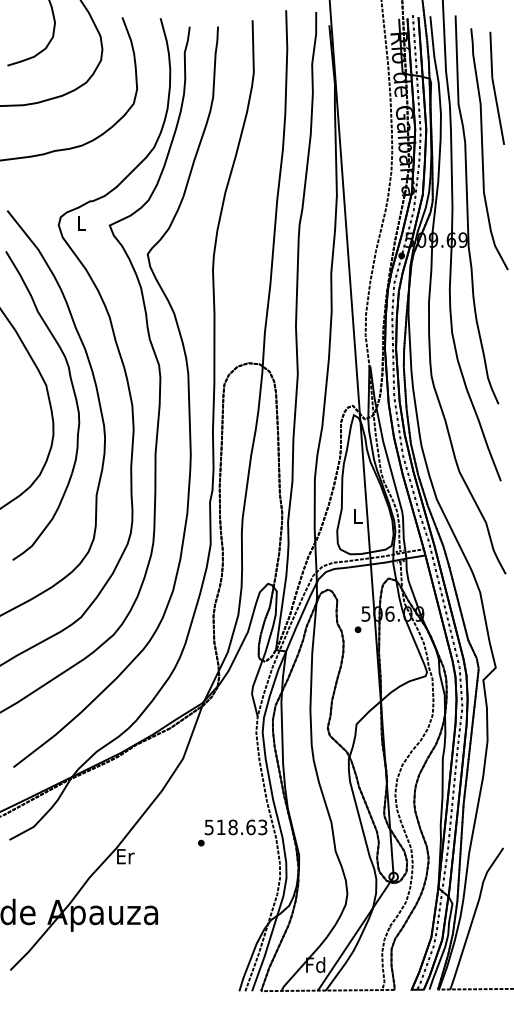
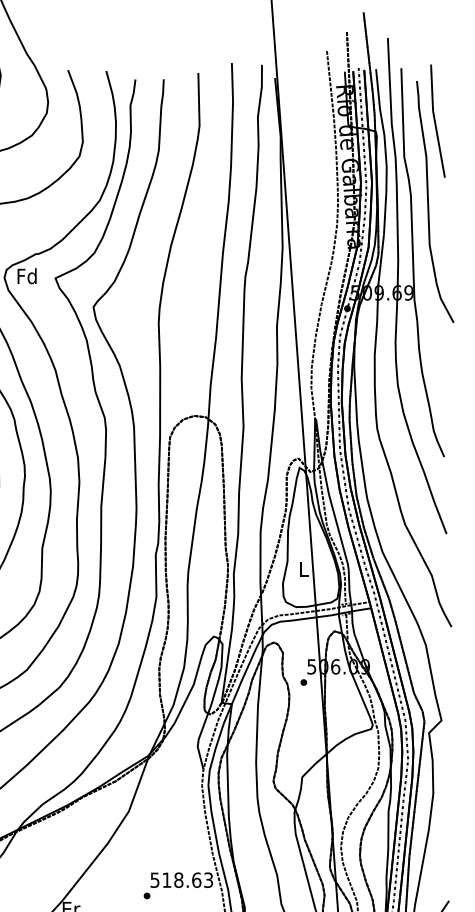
part: (496, 87) -> (437, 120), moved
text: (80, 223) -> (26, 276), L -> Fd

